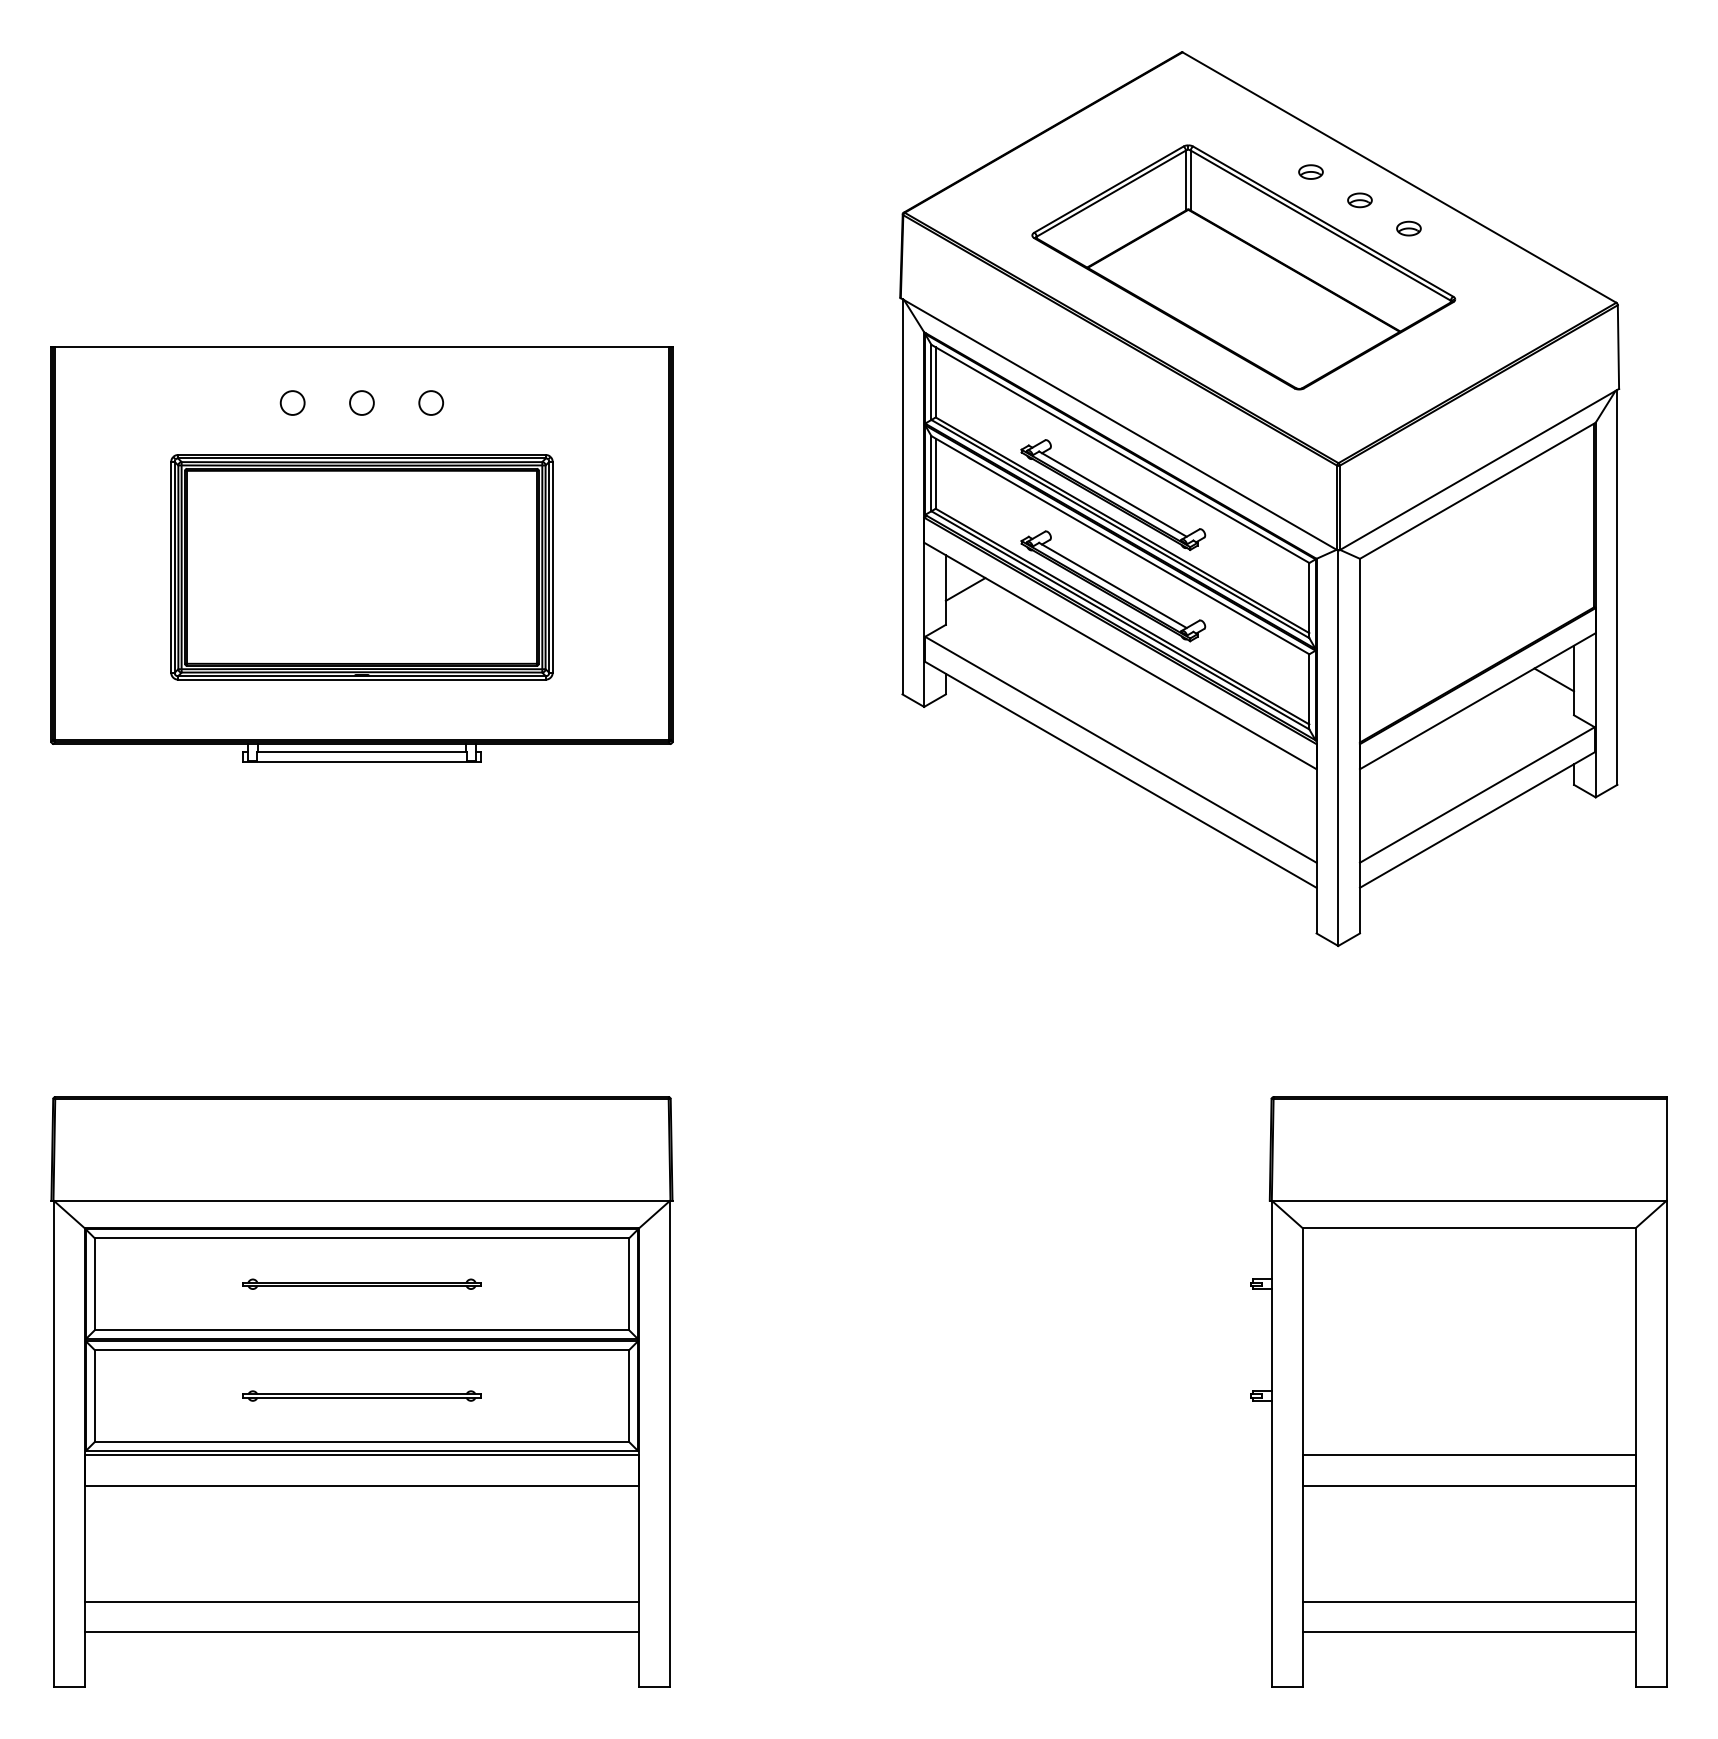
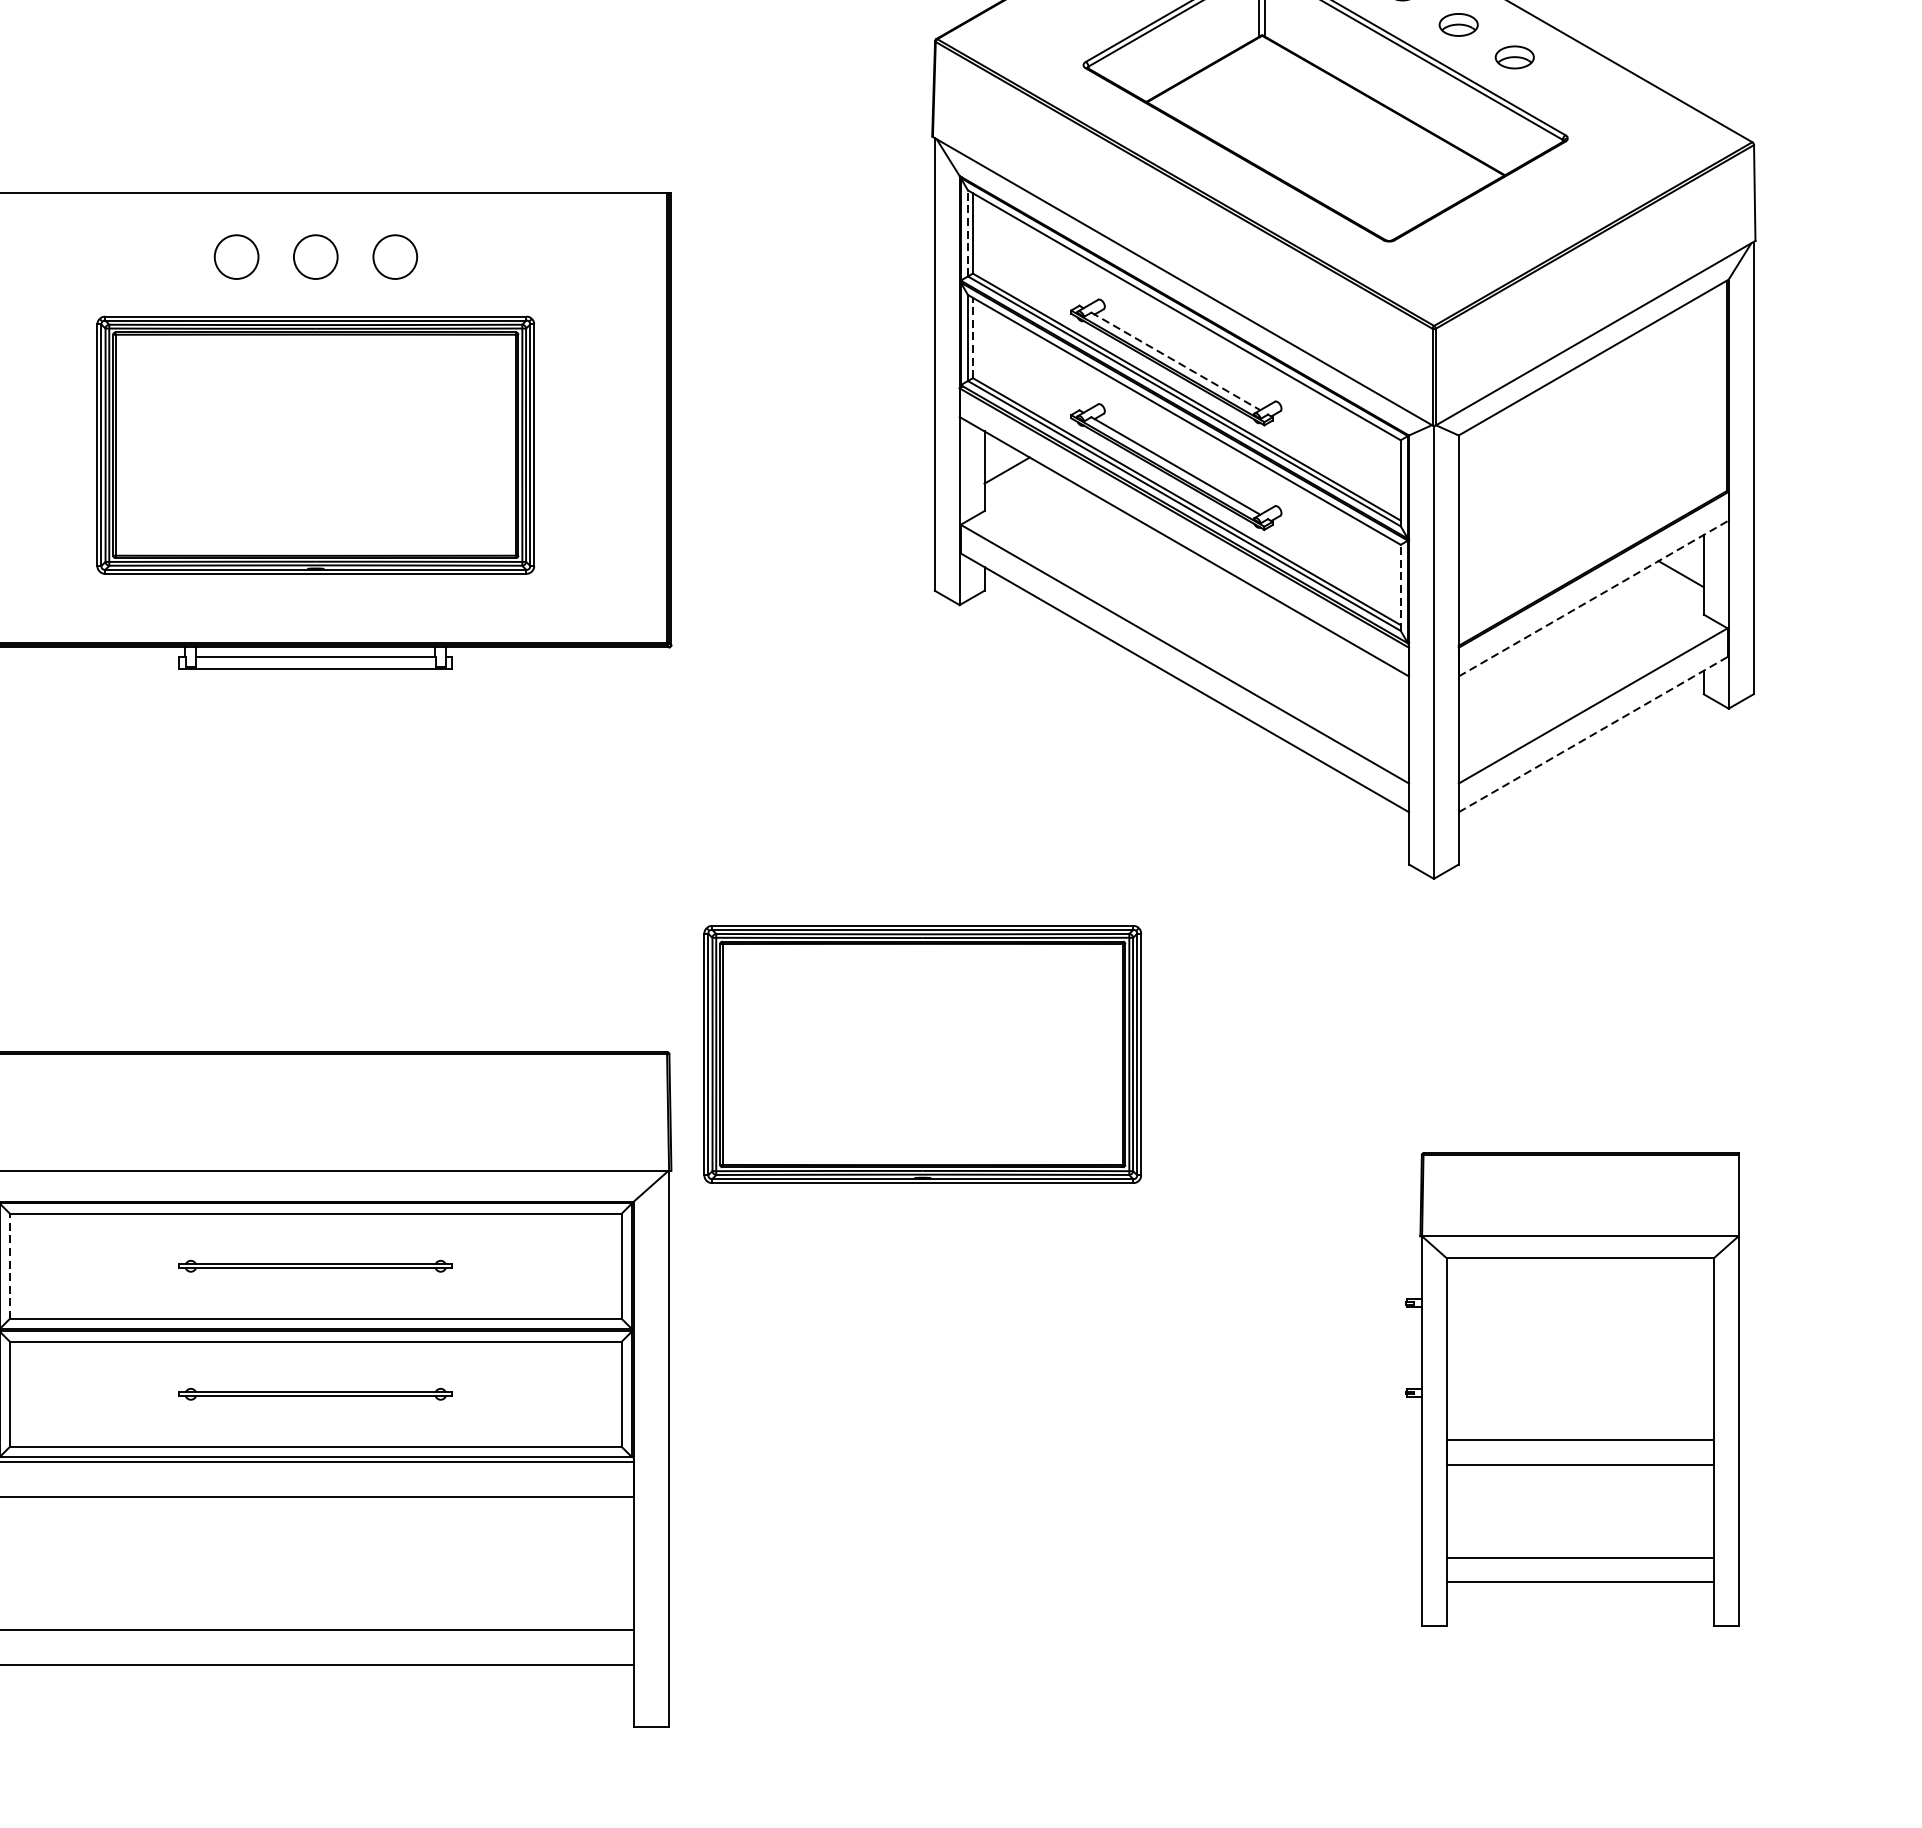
part: (1359, 200) -> (1458, 25), size x1.4
part: (1408, 228) -> (1514, 57), size x1.4
line: (931, 382) -> (968, 233), solid -> dashed
circle: (292, 402) -> (236, 256), size x1.6
circle: (361, 402) -> (315, 256), size x1.6
circle: (430, 402) -> (394, 256), size x1.6
line: (935, 473) -> (972, 337), solid -> dashed
line: (1113, 494) -> (1176, 361), solid -> dashed
line: (1309, 691) -> (1400, 587), solid -> dashed
line: (1478, 700) -> (1594, 597), solid -> dashed
line: (1477, 820) -> (1593, 735), solid -> dashed
part: (891, 1099) -> (922, 1054), added
line: (94, 1283) -> (9, 1265), solid -> dashed
part: (1458, 1391) -> (1571, 1389), size x0.7

